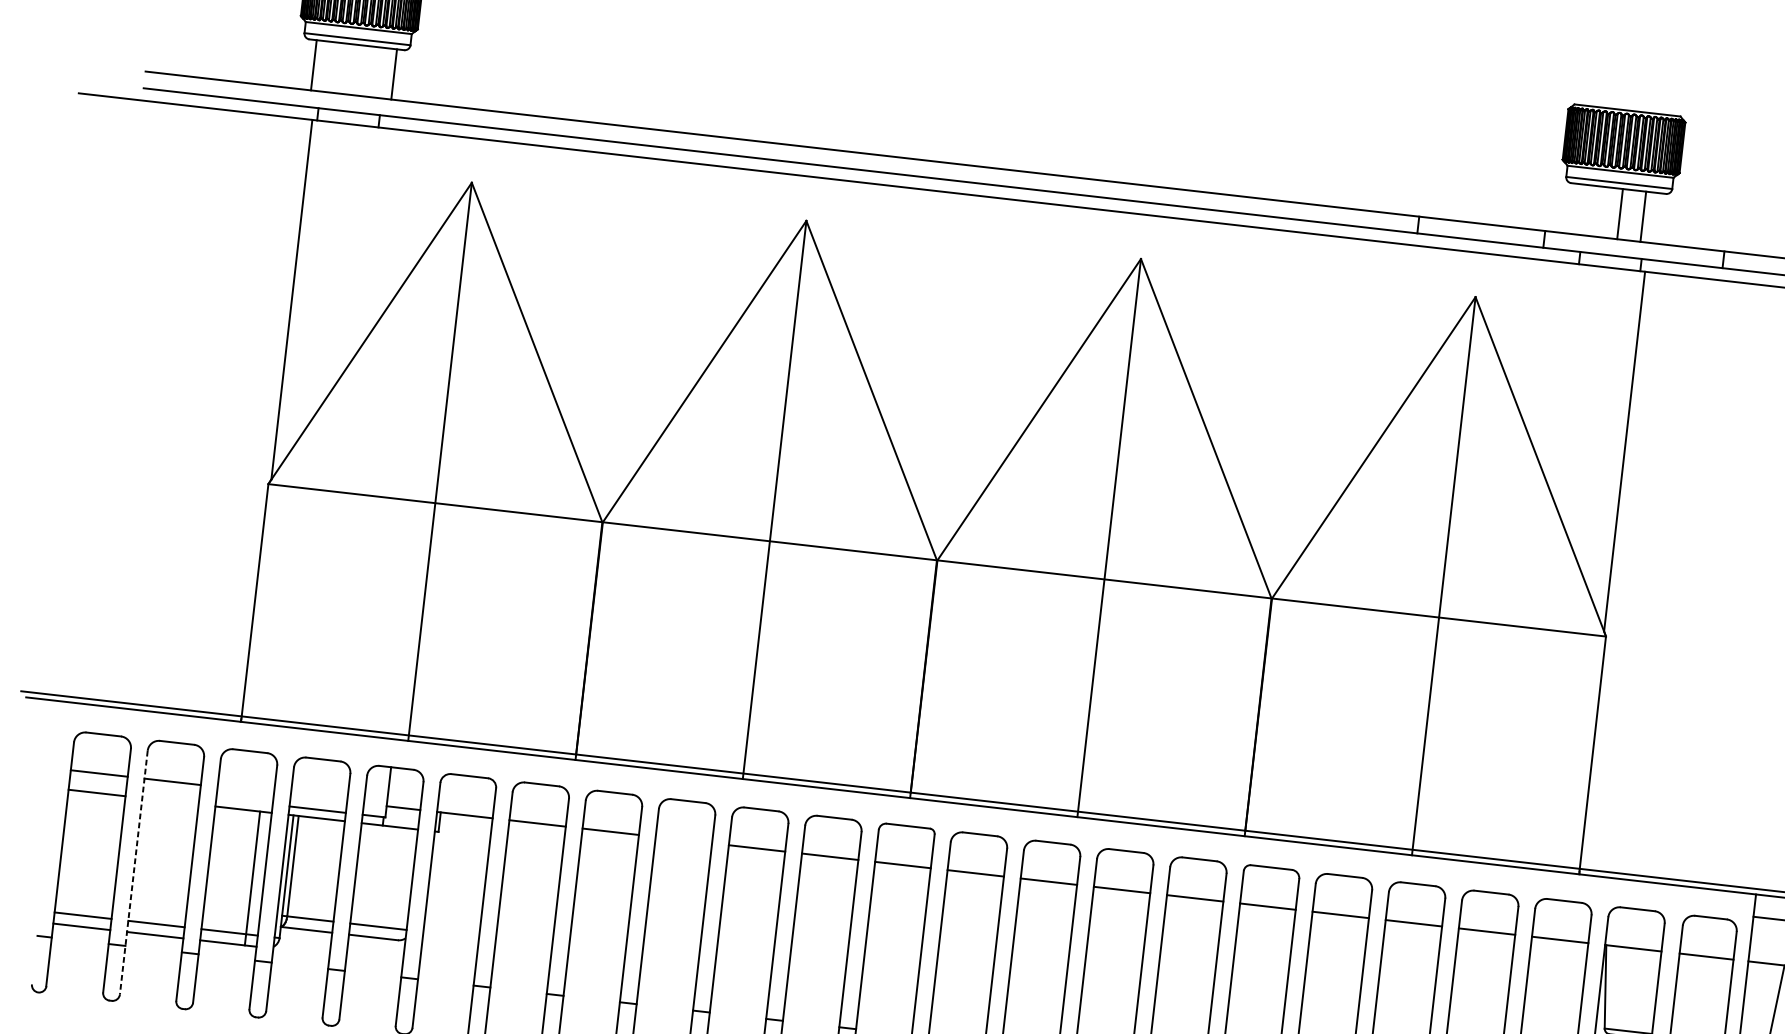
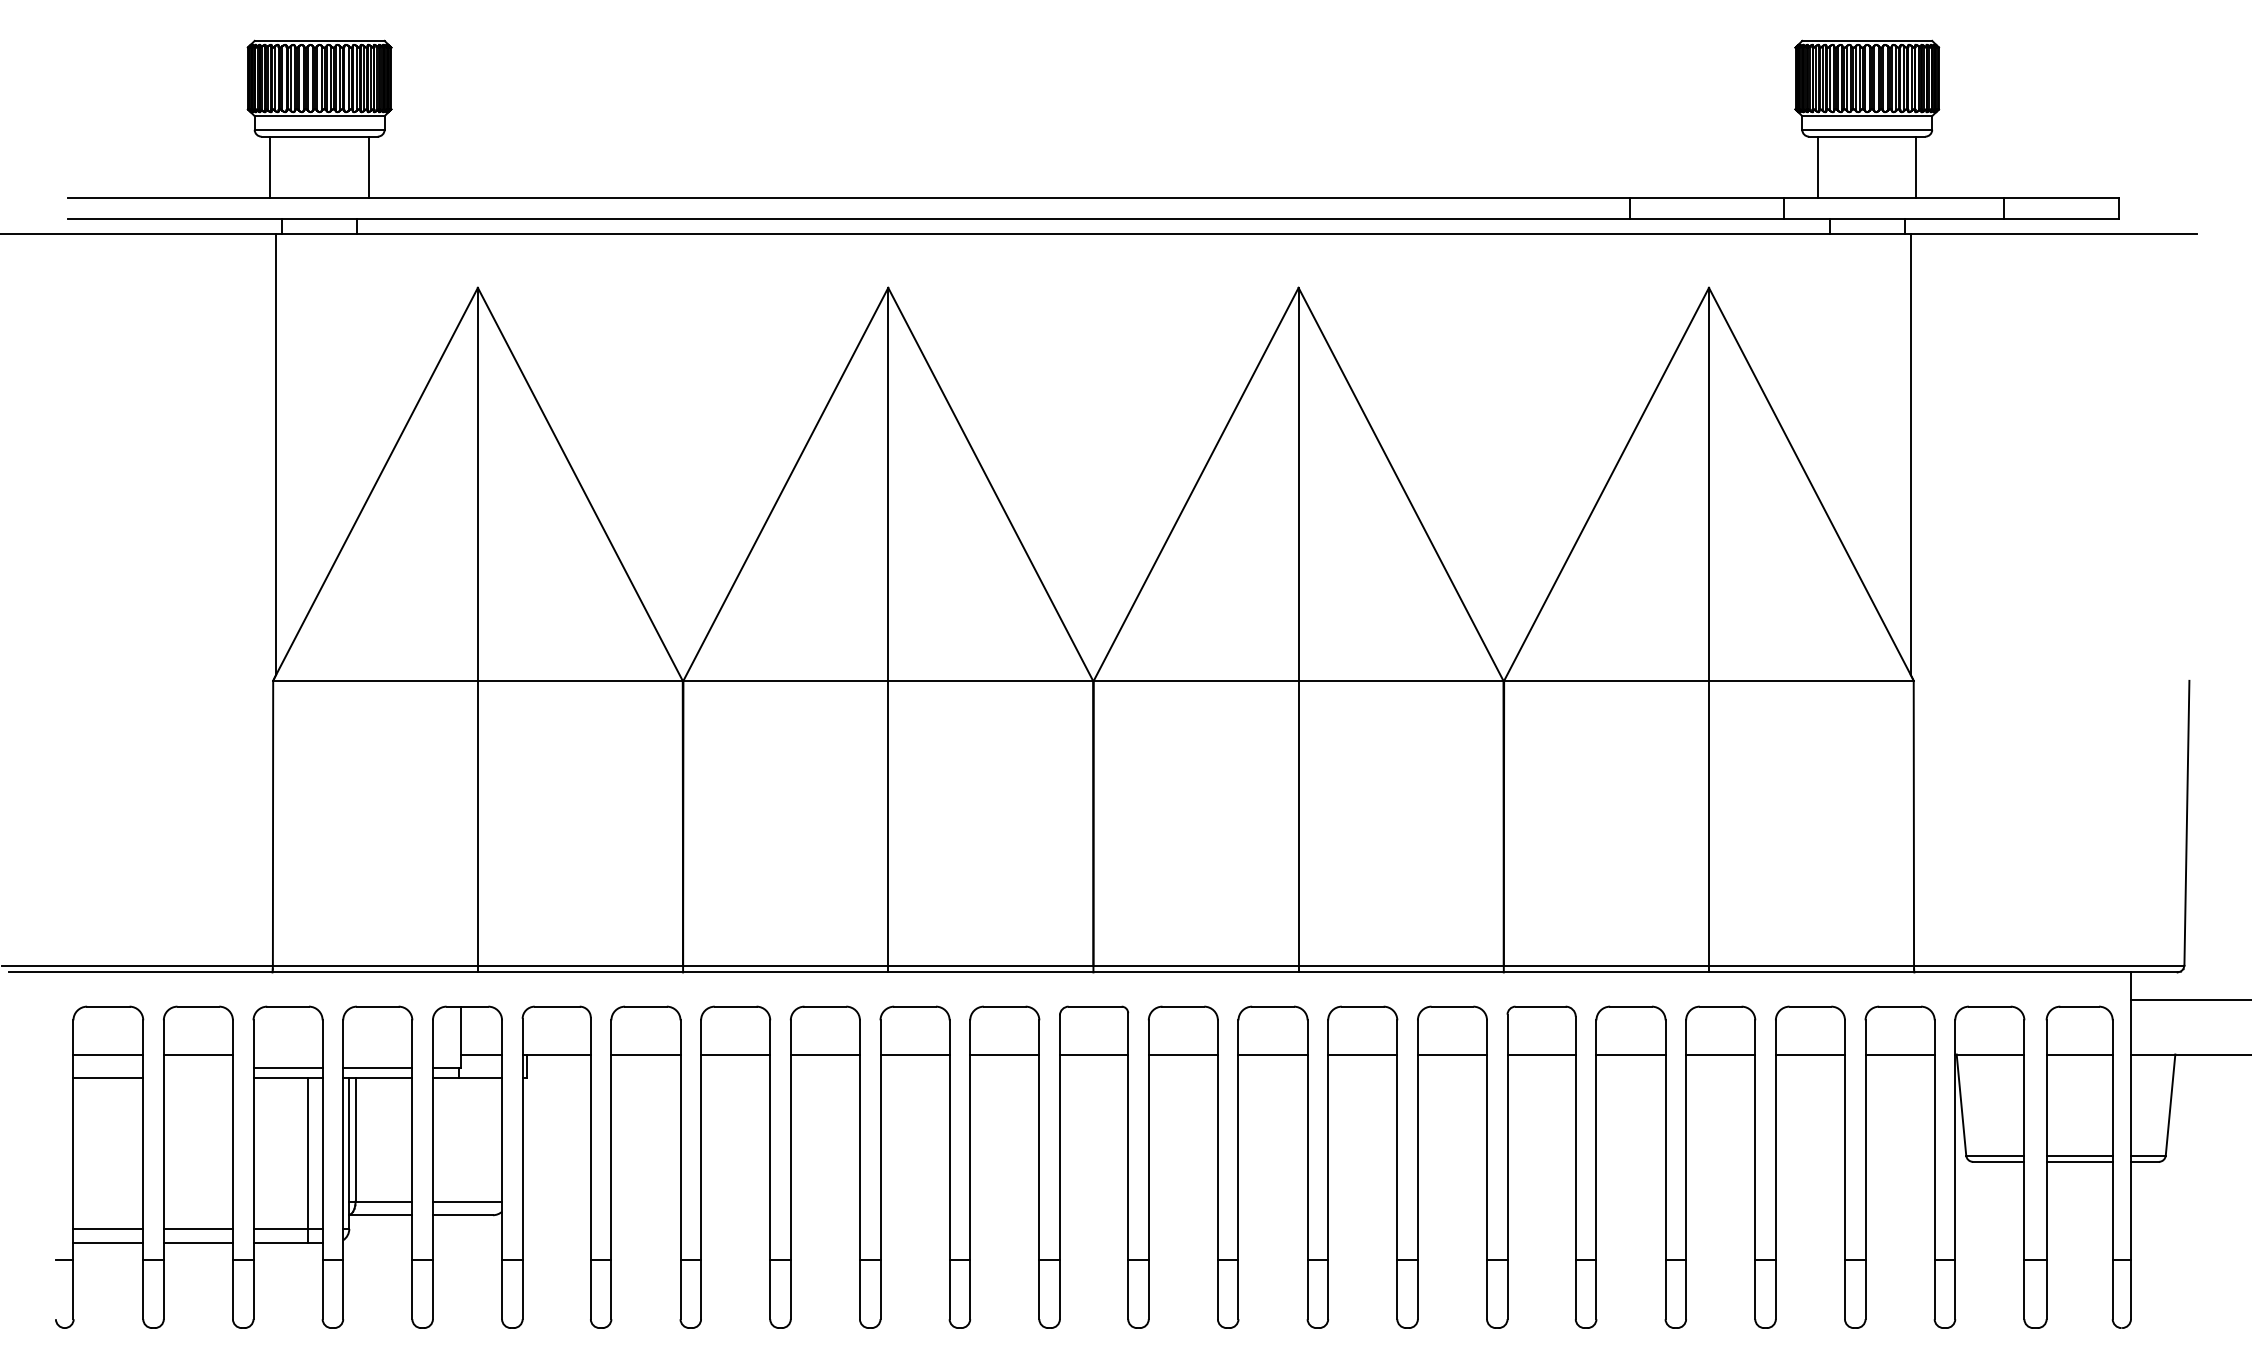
line: (1620, 214) -> (1916, 167), moved
line: (1643, 216) -> (1818, 167), moved
line: (244, 801) -> (287, 1068), added
line: (683, 840) -> (824, 1054), added
line: (133, 873) -> (163, 1170), dashed -> solid

